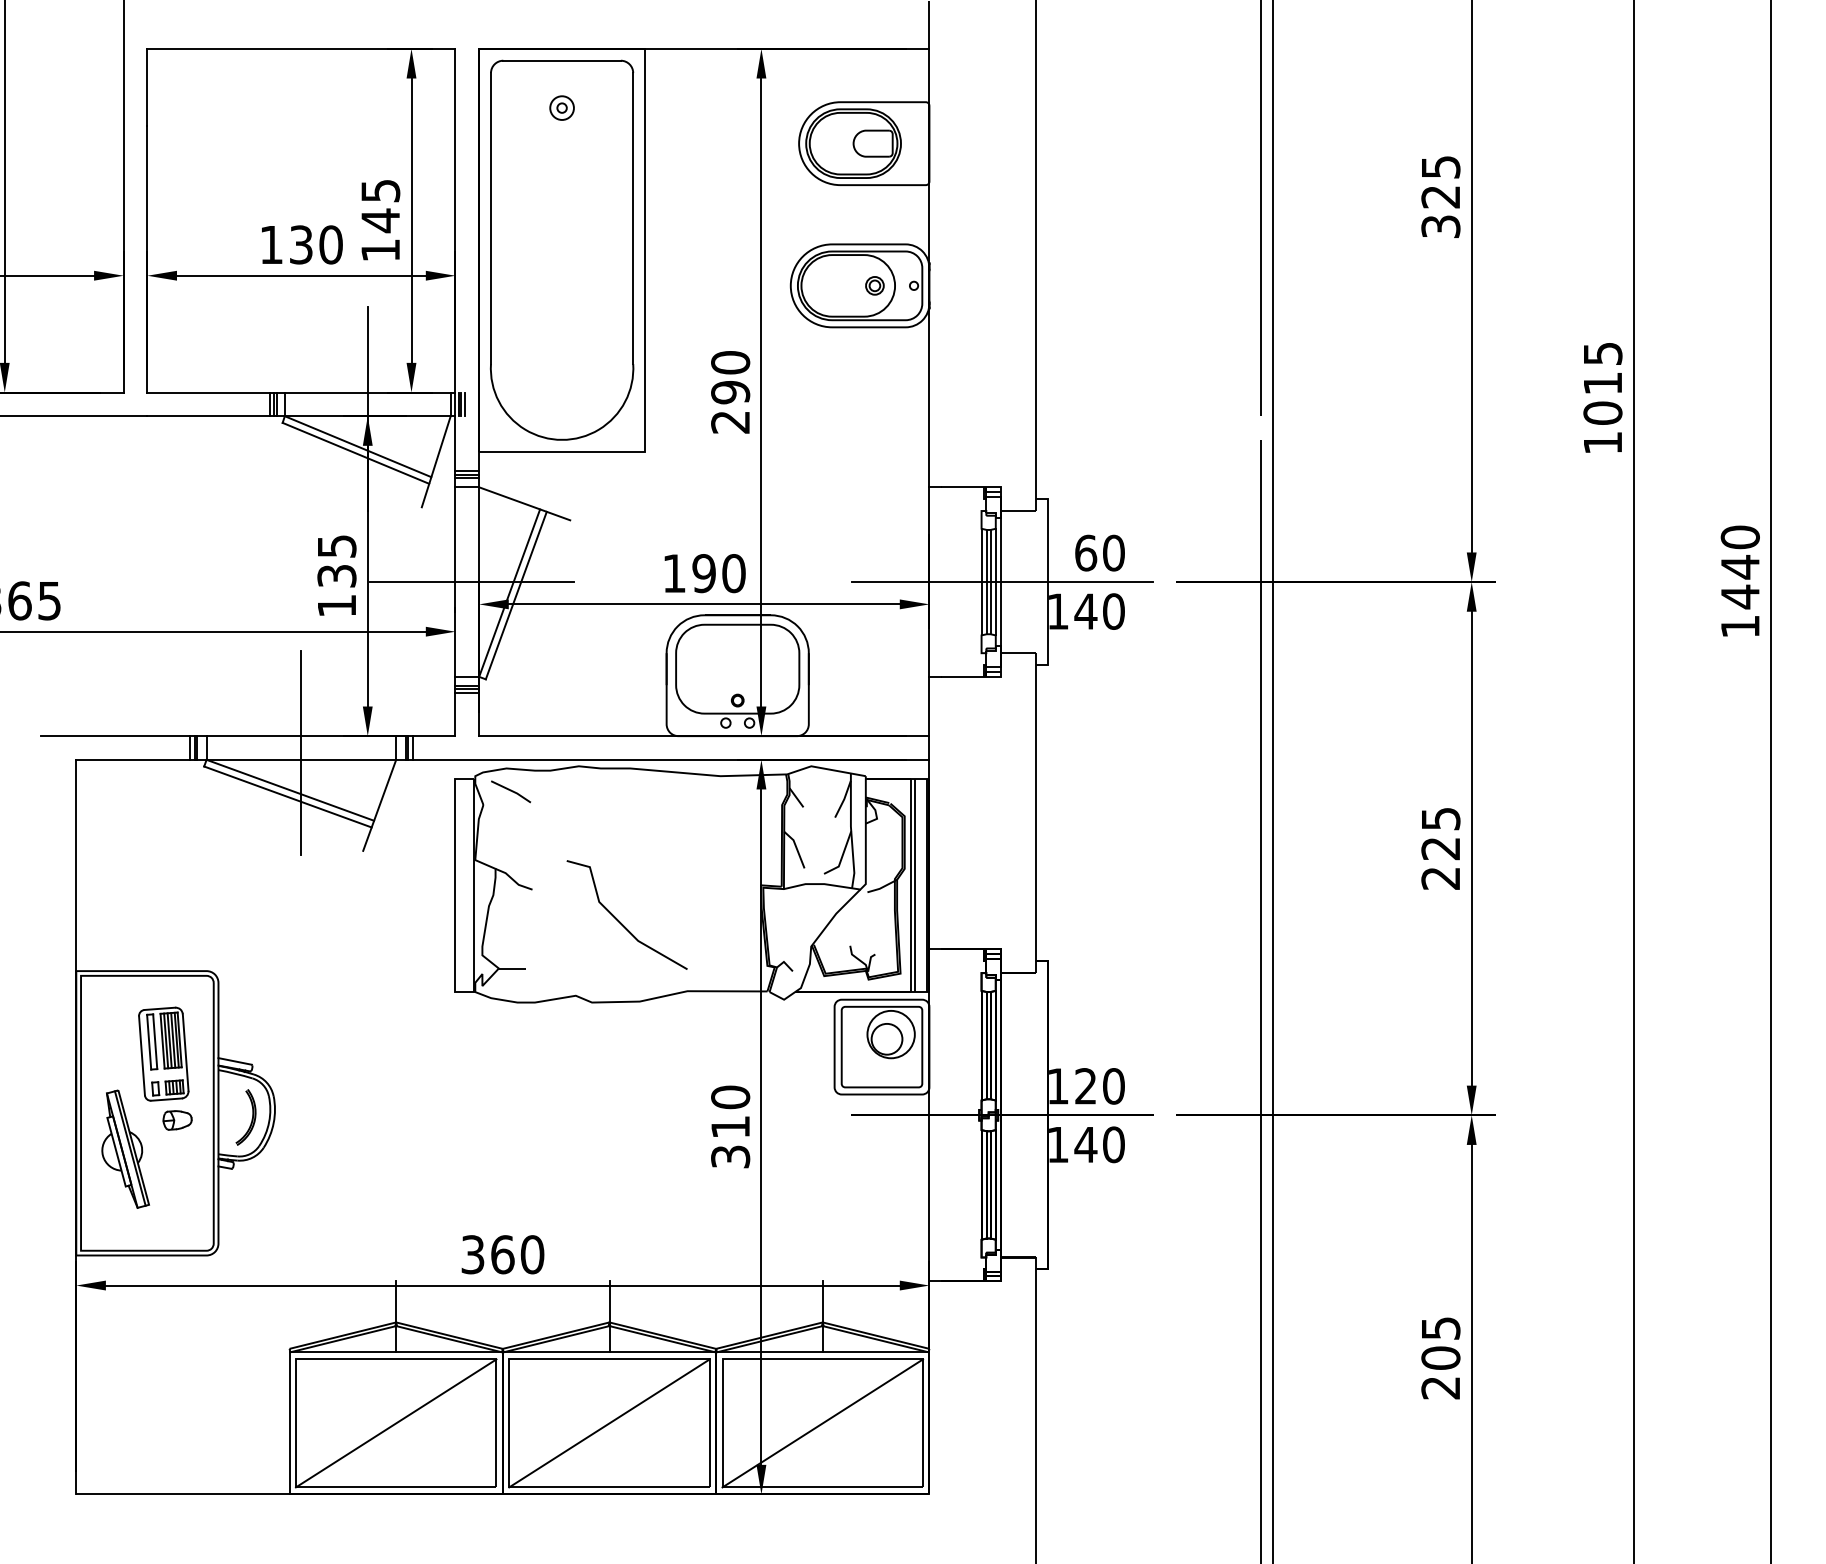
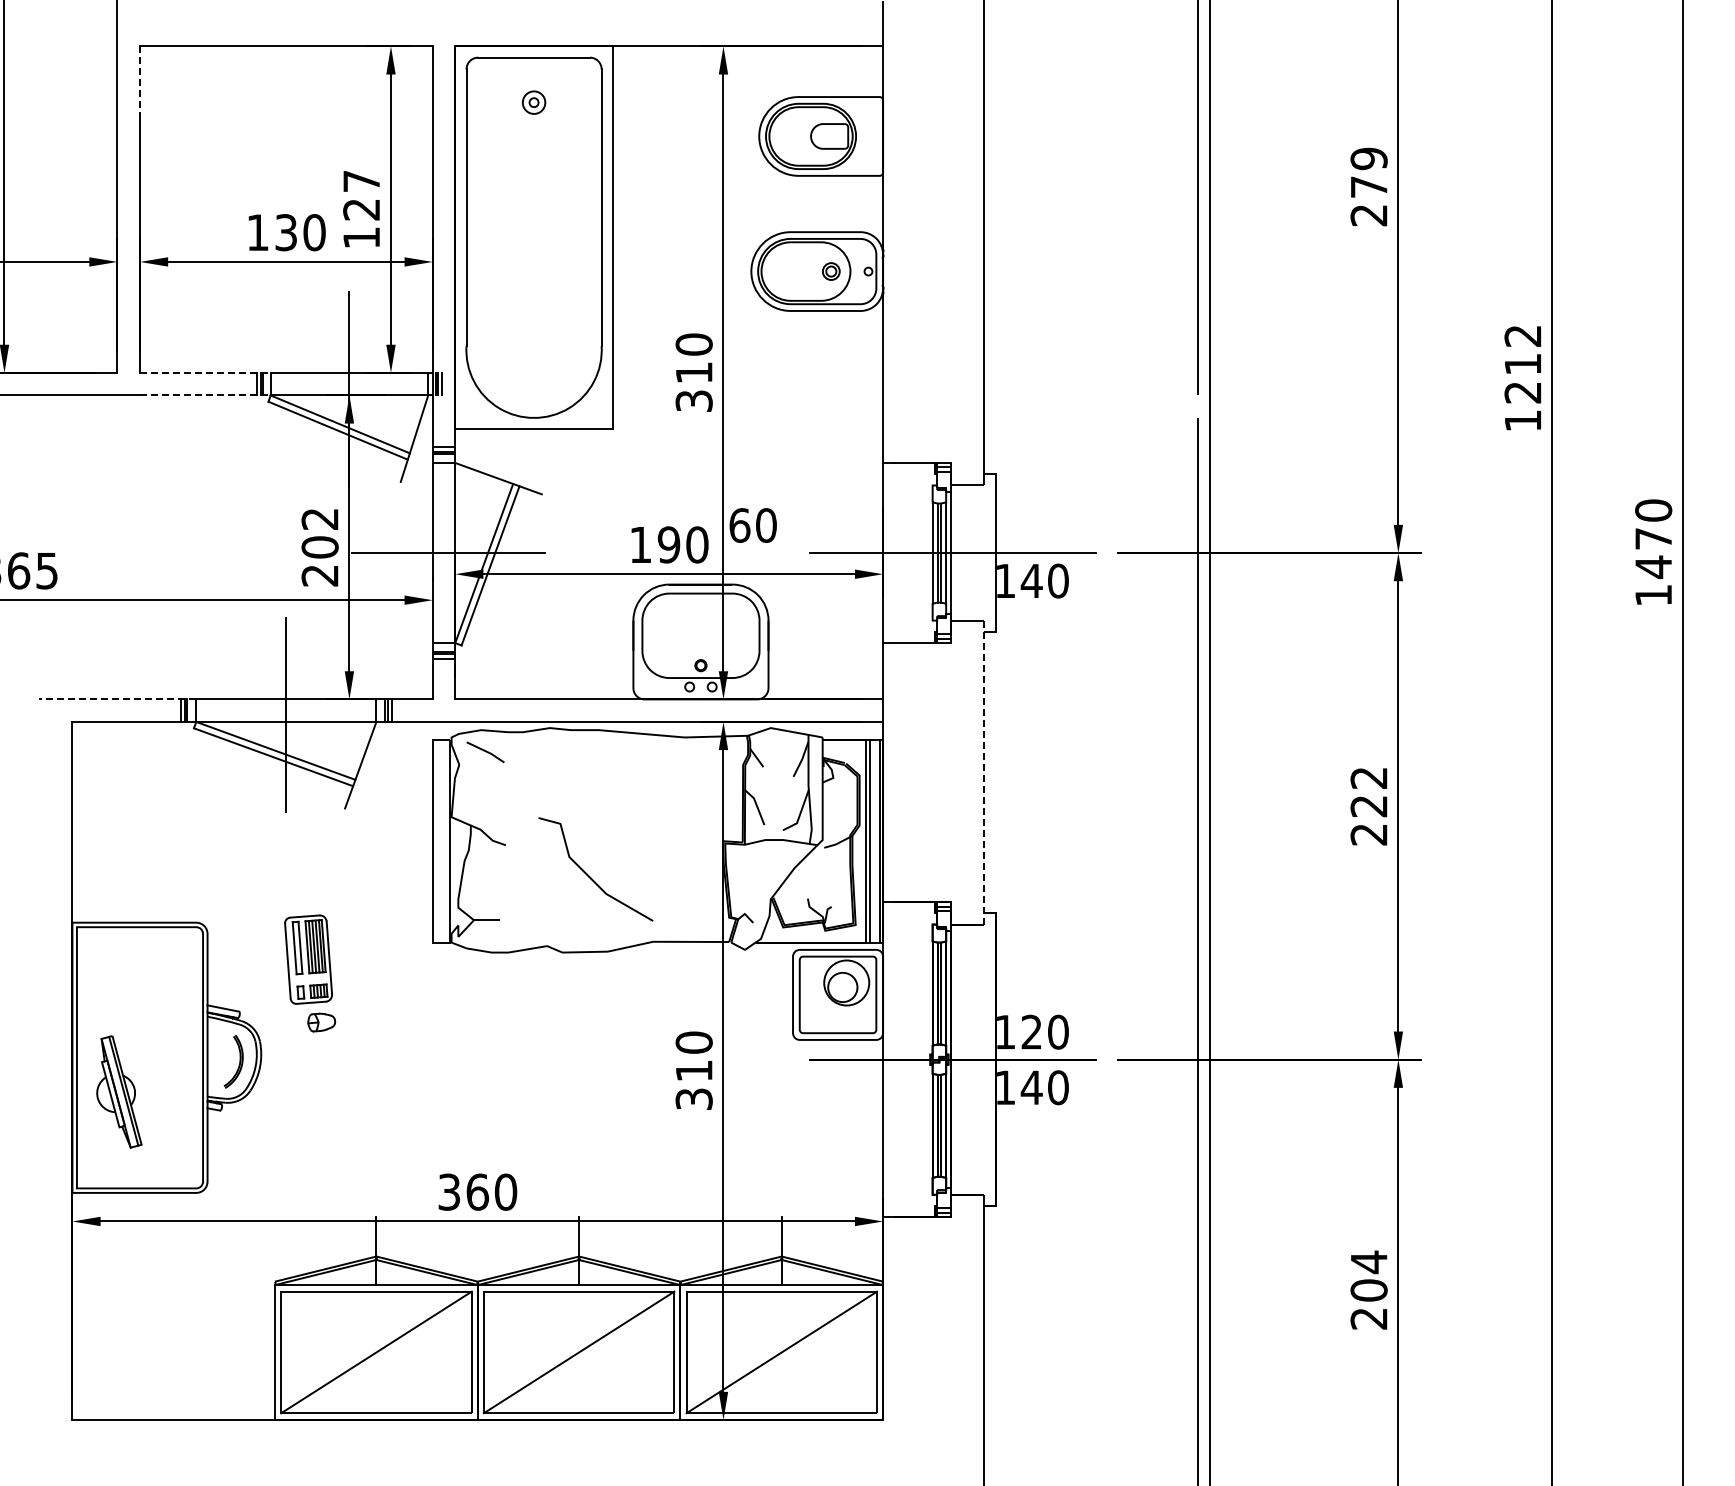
line: (147, 86) -> (140, 82), solid -> dashed
text: (1440, 196) -> (1368, 186), 325 -> 279
text: (380, 206) -> (361, 196), 145 -> 127
text: (1602, 383) -> (1522, 364), 1015 -> 1212
line: (216, 392) -> (205, 372), solid -> dashed
text: (729, 406) -> (693, 386), 290 -> 310
line: (216, 416) -> (205, 395), solid -> dashed
text: (1099, 553) -> (752, 525), moved
text: (1740, 566) -> (1653, 538), 1440 -> 1470
text: (336, 576) -> (319, 547), 135 -> 202
line: (123, 736) -> (117, 699), solid -> dashed
line: (1036, 813) -> (984, 772), solid -> dashed
text: (1440, 818) -> (1368, 777), 225 -> 222
part: (165, 1068) -> (310, 973), moved
text: (1441, 1328) -> (1369, 1262), 205 -> 204

